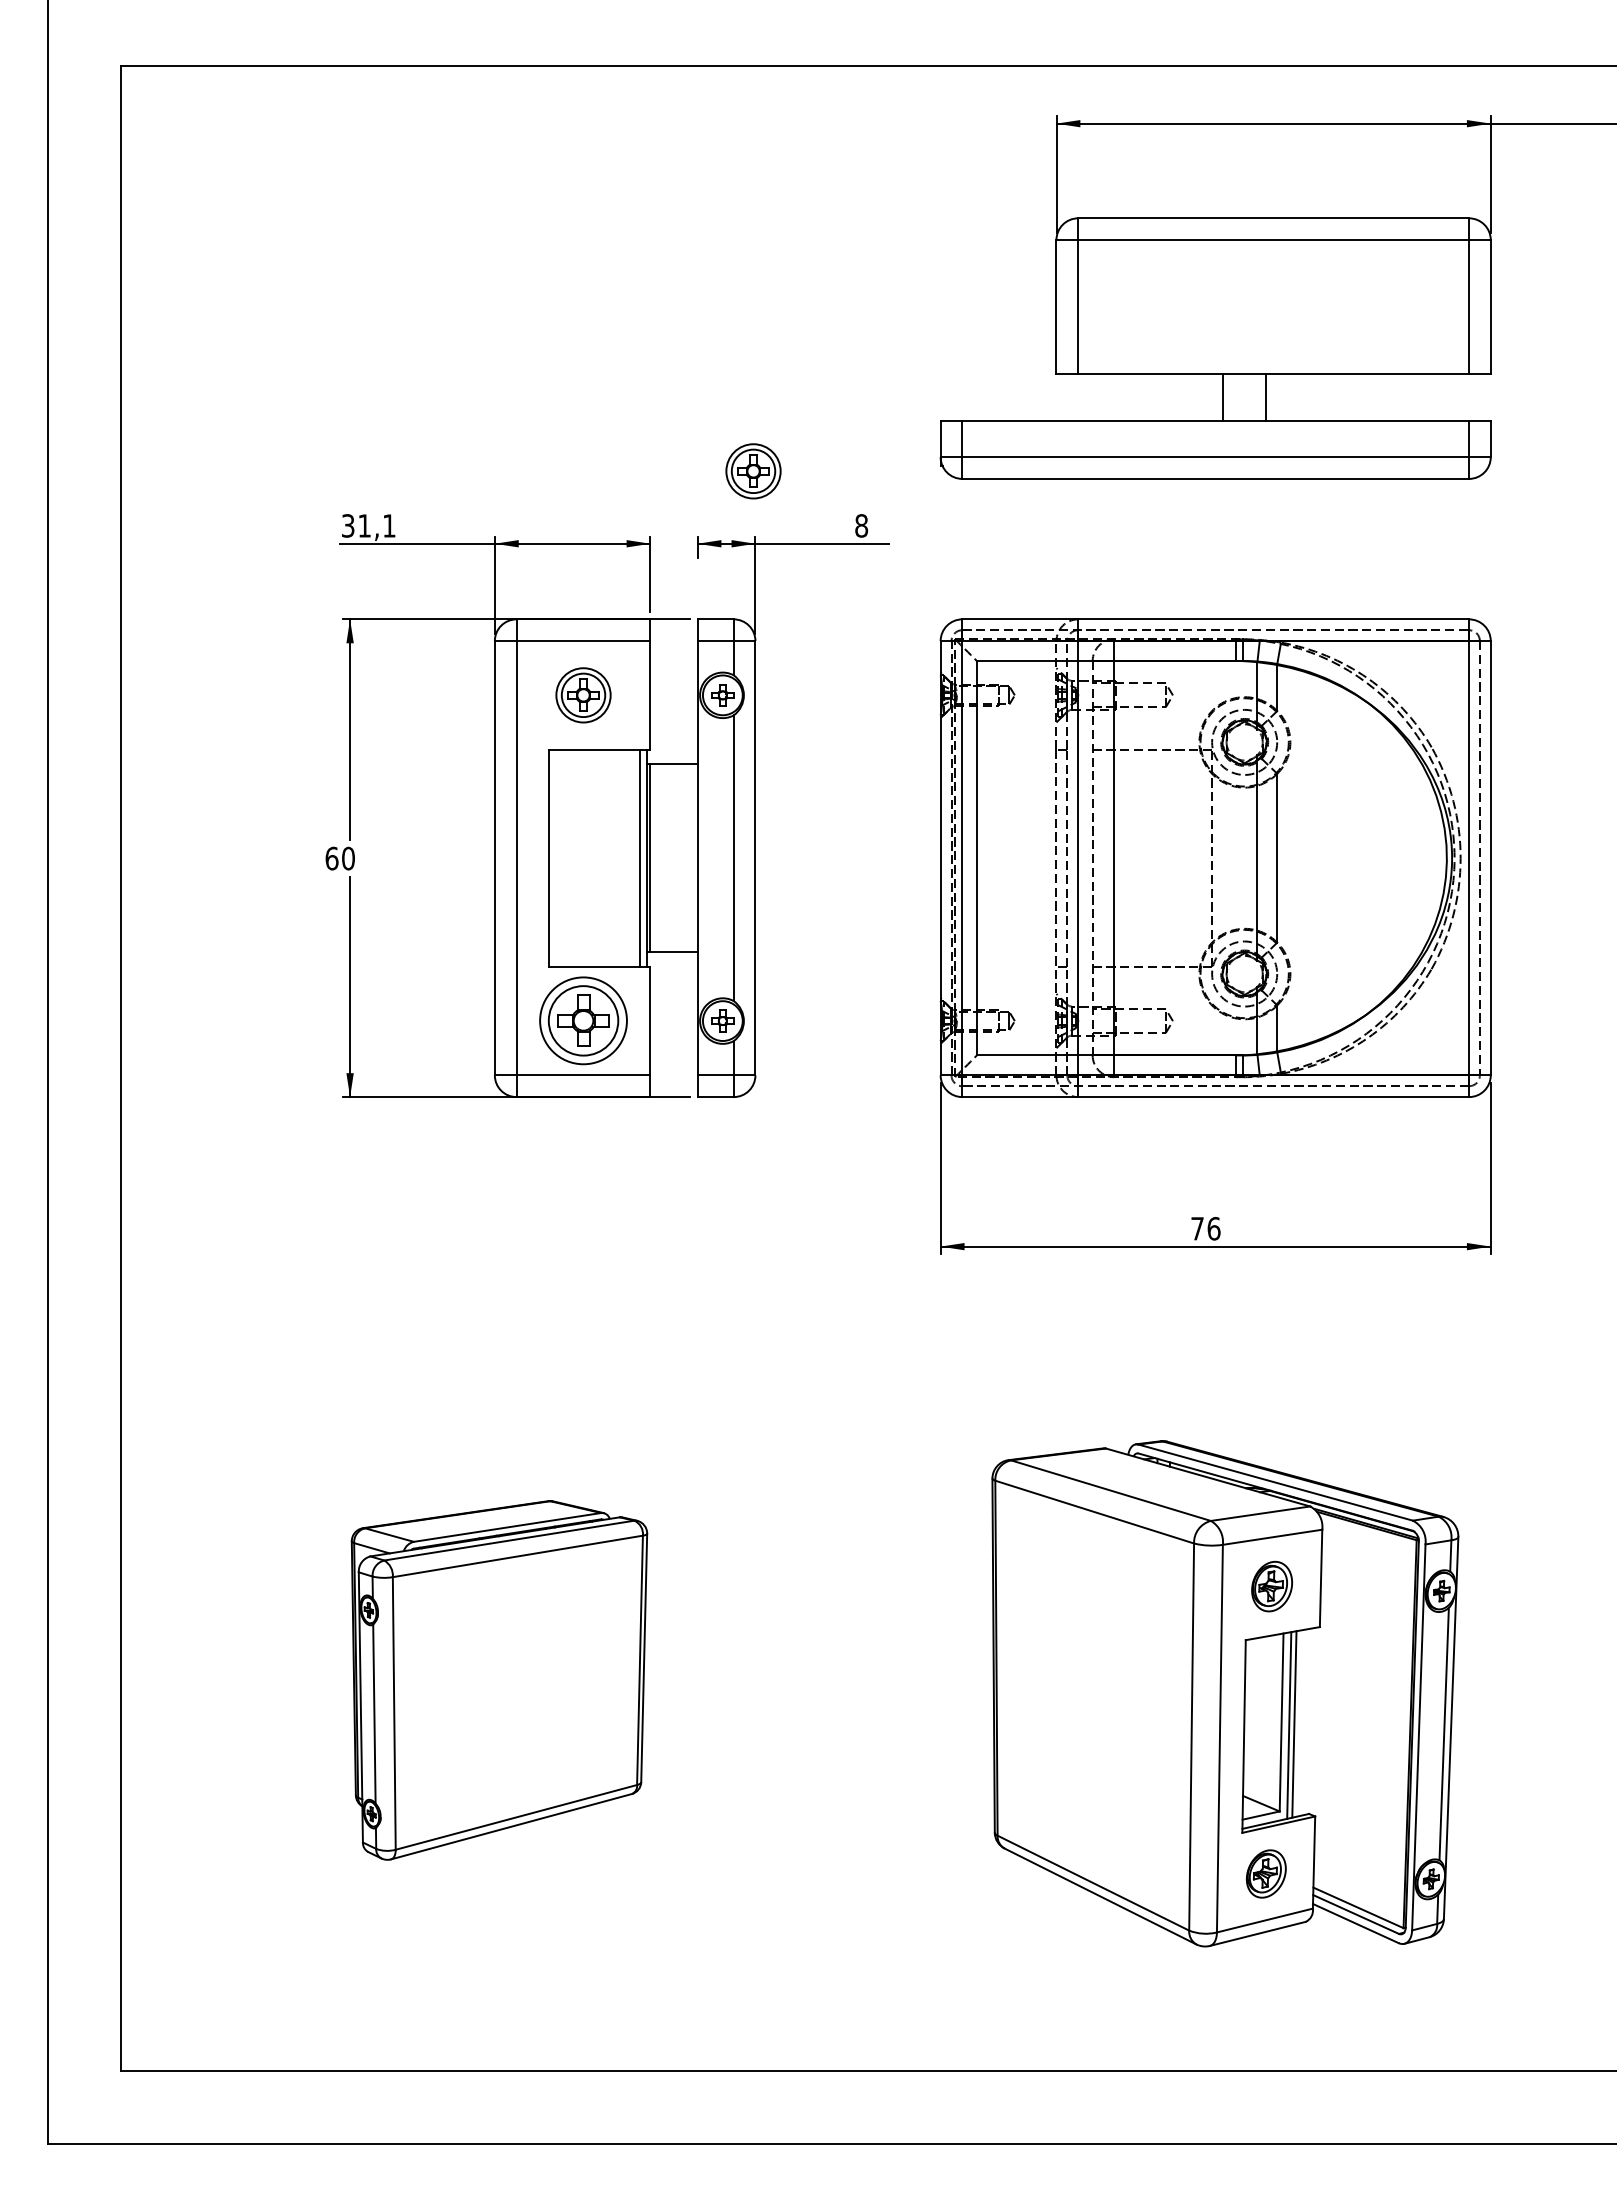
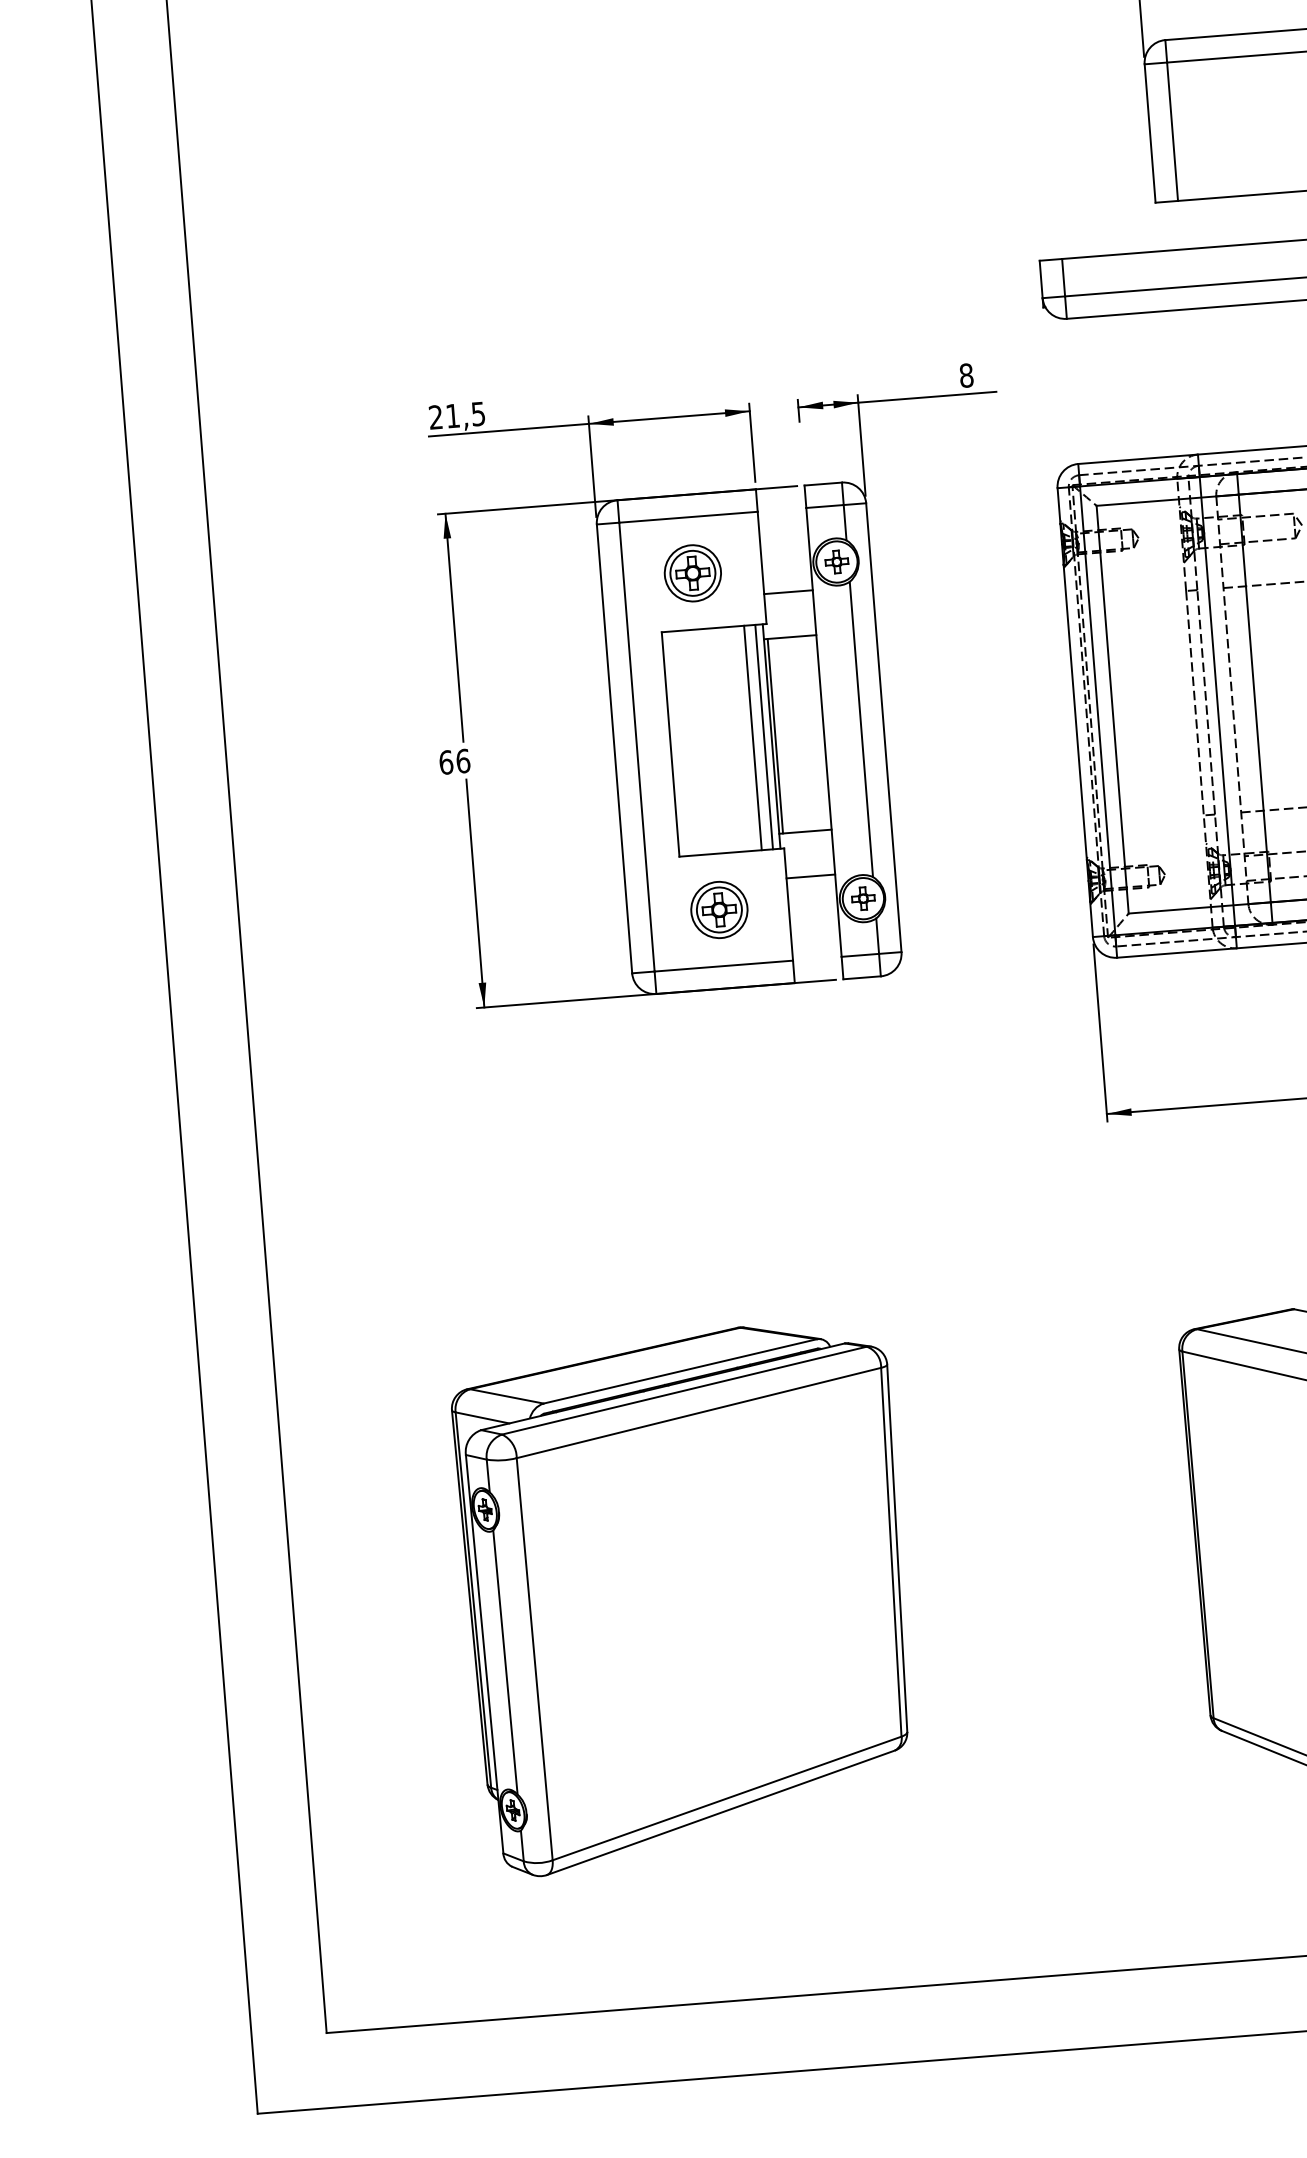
part: (753, 471) -> (850, 328), removed
text: (368, 525) -> (456, 415), 31,1 -> 21,5
line: (673, 720) -> (787, 592), added
line: (628, 857) -> (752, 737), added
text: (348, 858) -> (463, 761), 60 -> 66
line: (673, 995) -> (810, 876), added
part: (583, 1021) -> (719, 910), size x0.62
part: (499, 1680) -> (686, 1598), size x1.43

